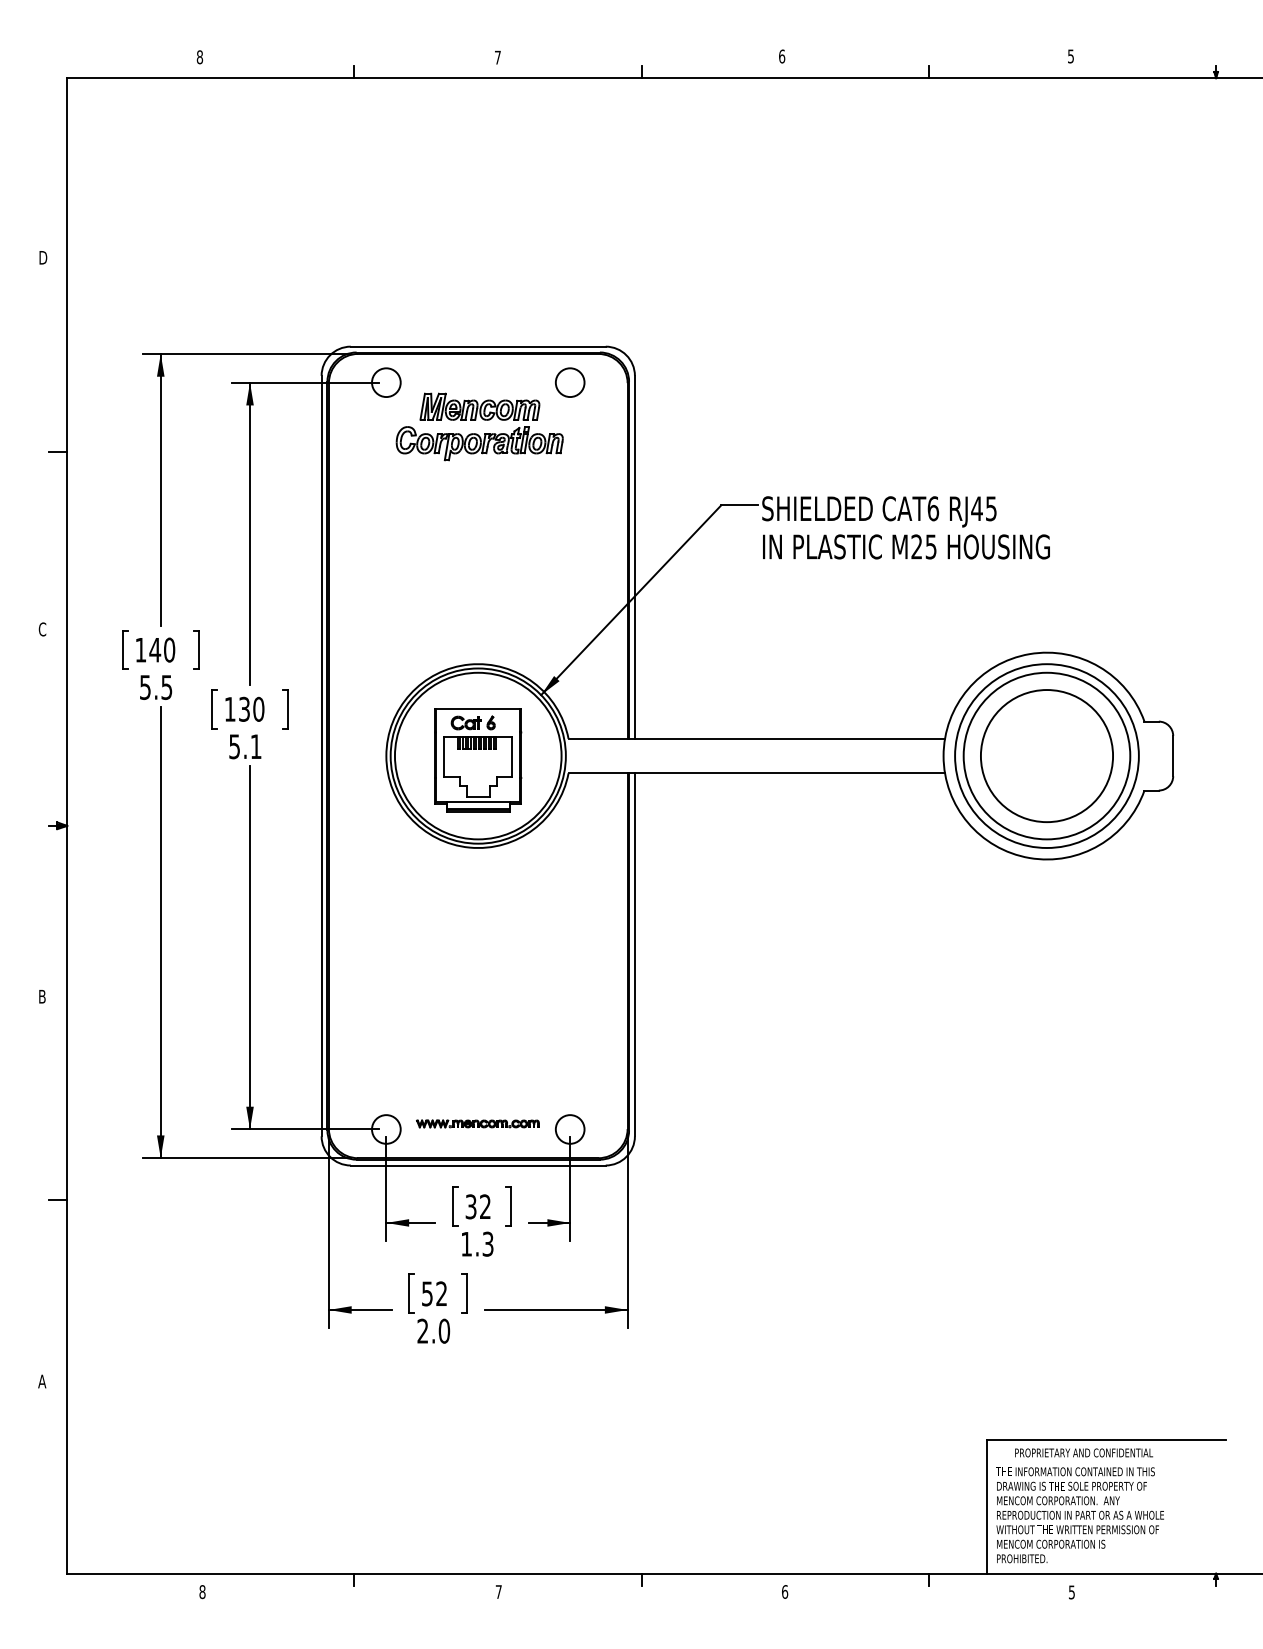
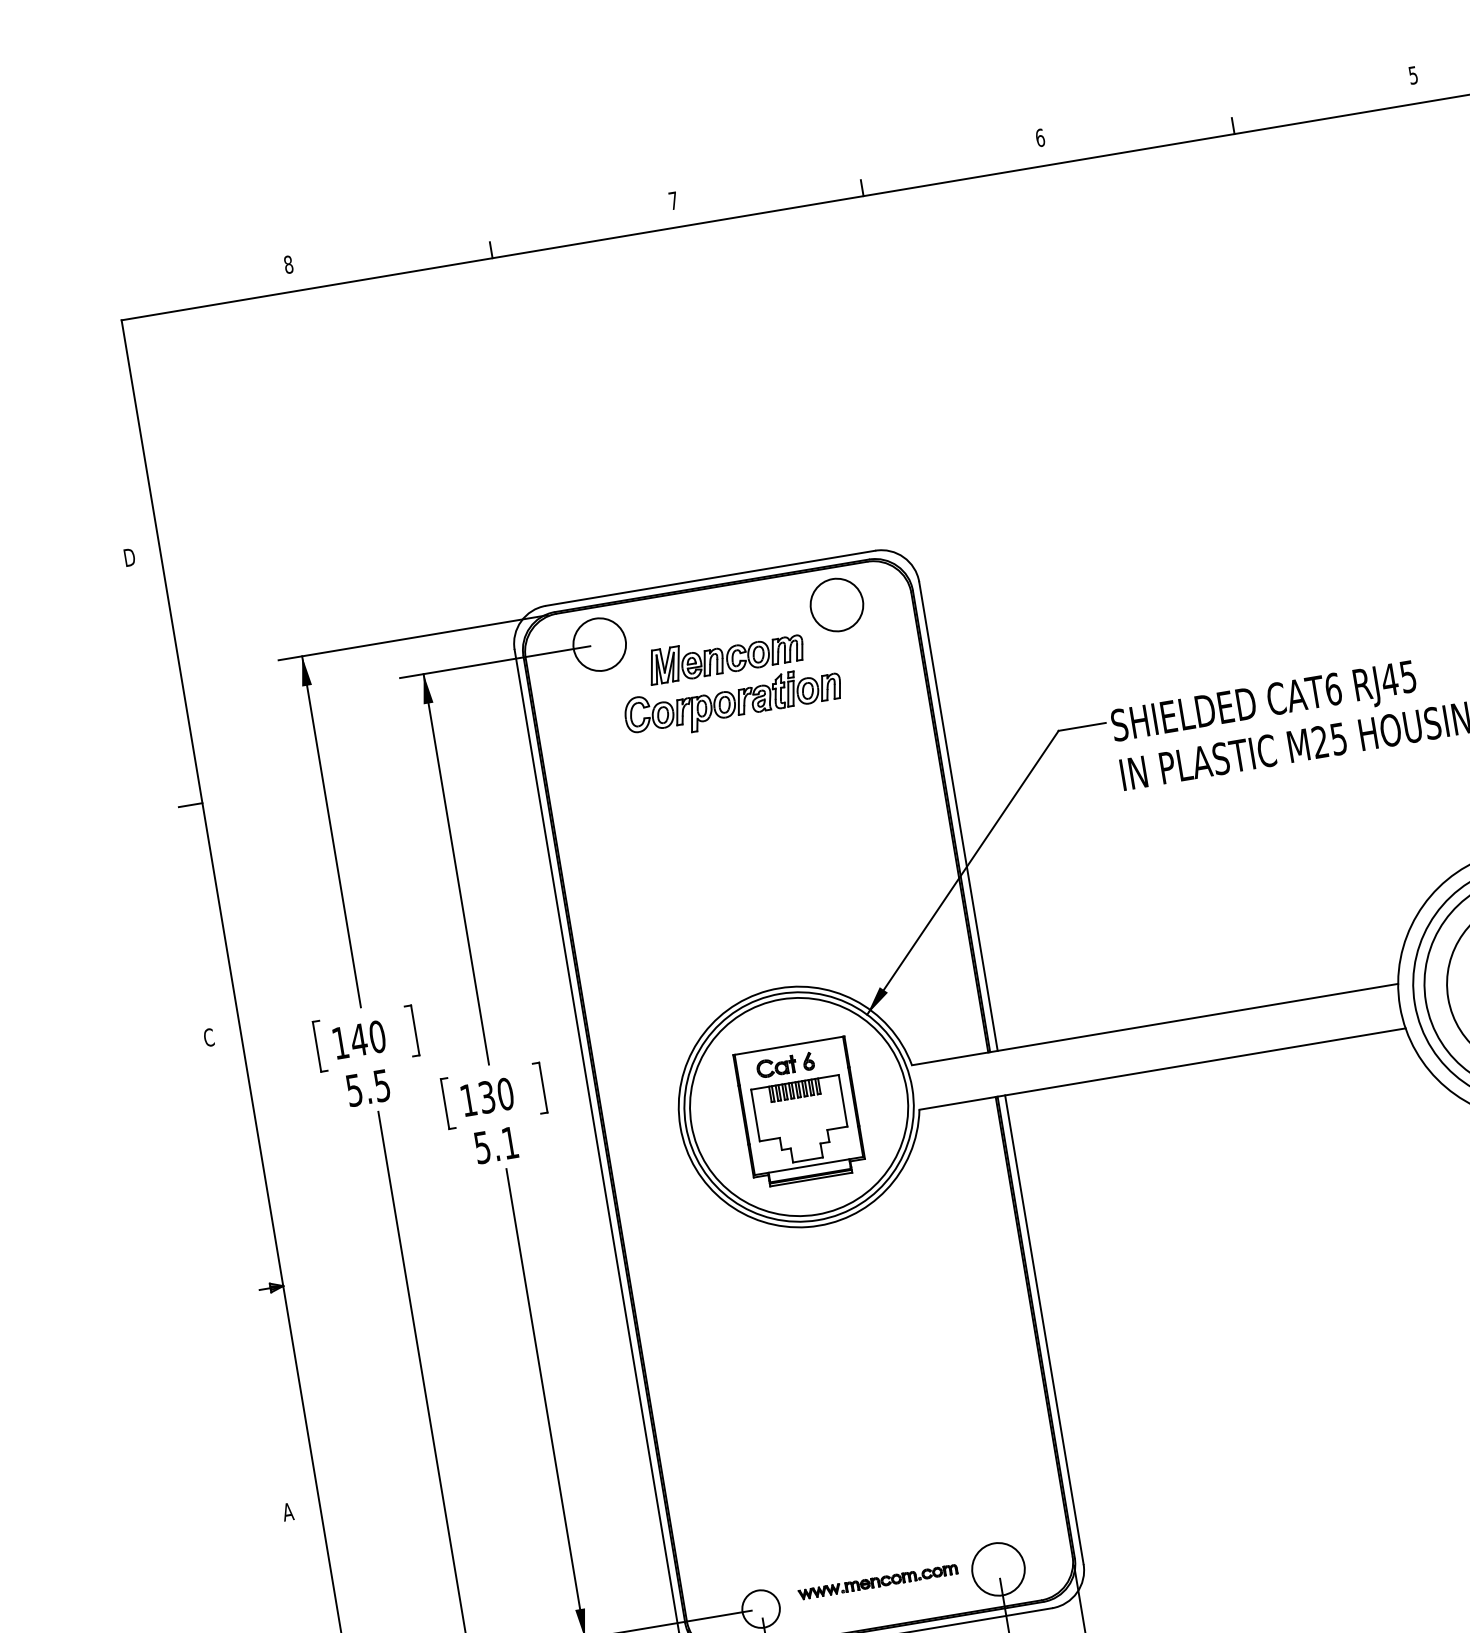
circle: (386, 382) -> (599, 644), size x1.4
circle: (570, 382) -> (837, 604), size x1.4
text: (42, 996) -> (288, 1511), B -> A
circle: (569, 1129) -> (997, 1569), size x1.4

